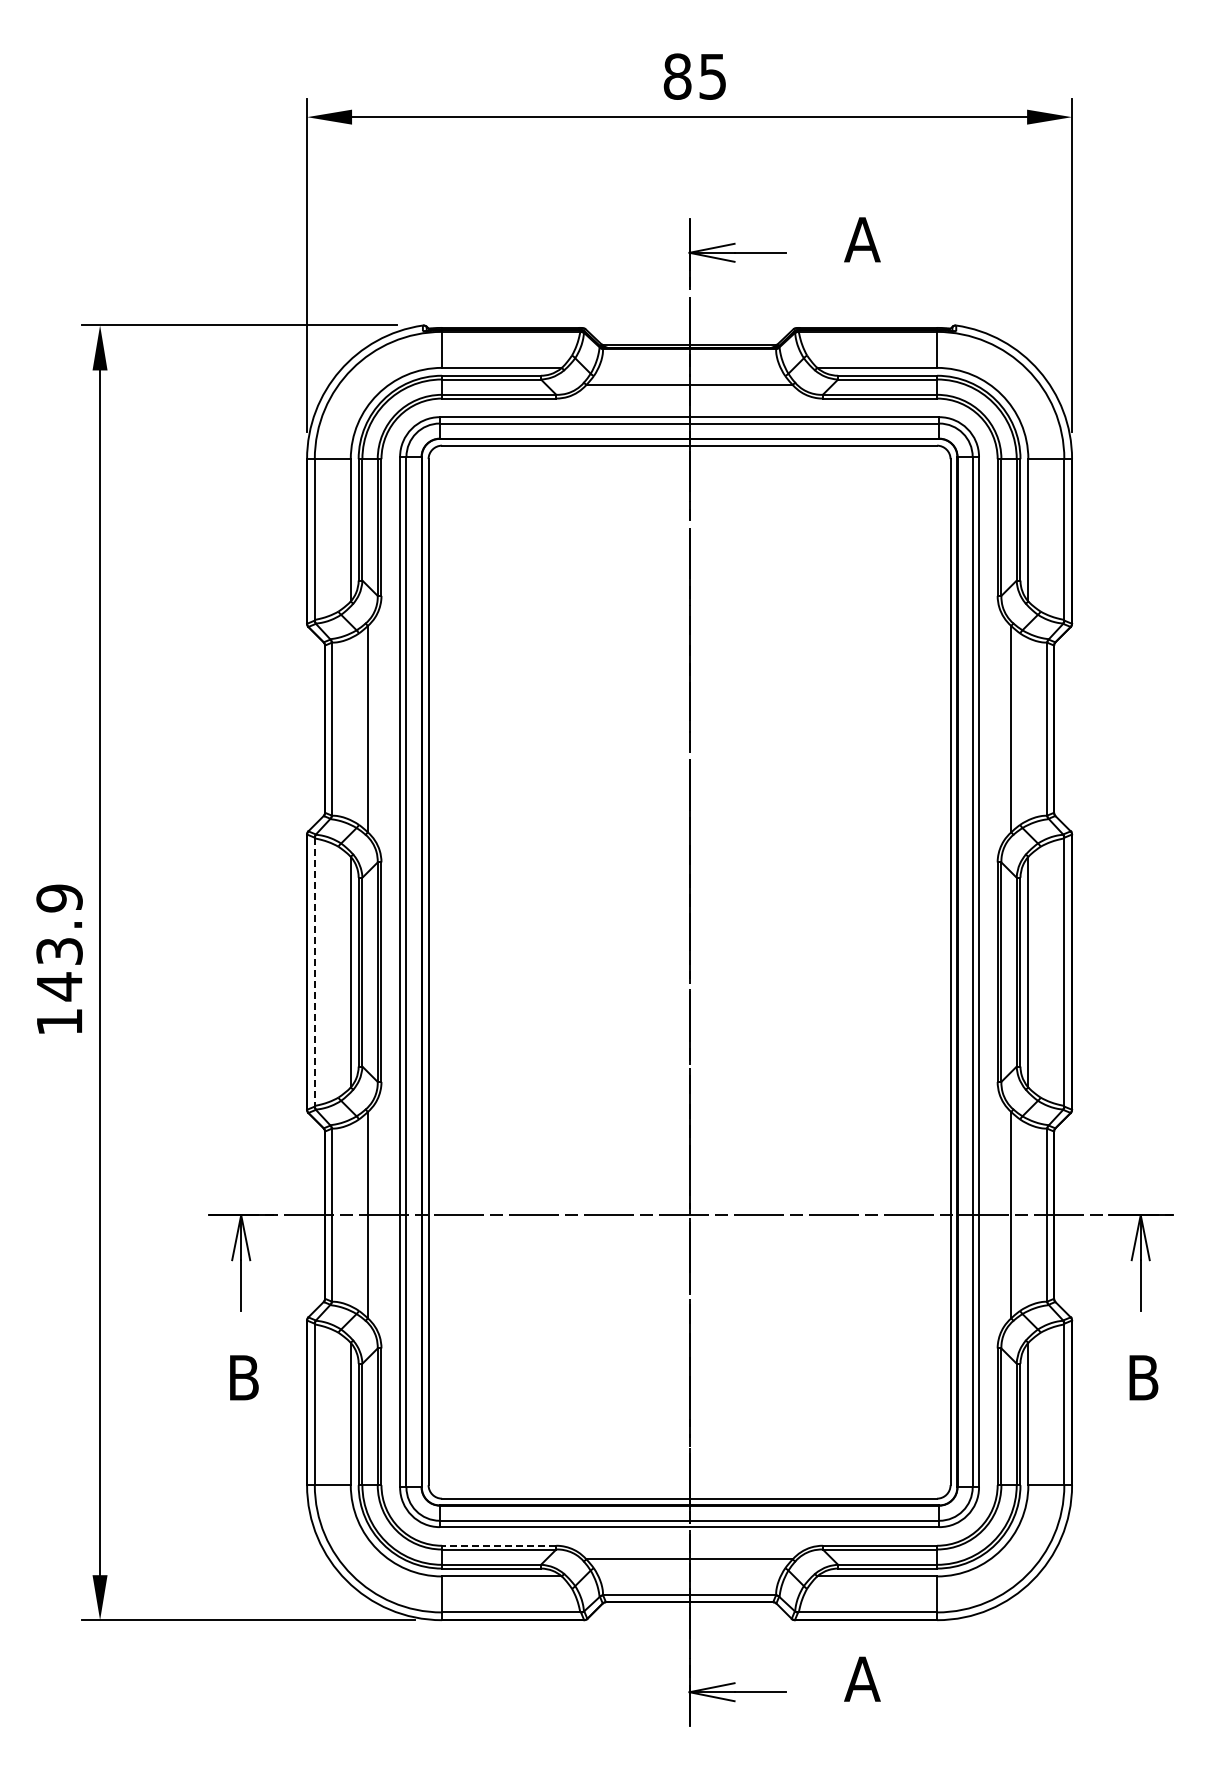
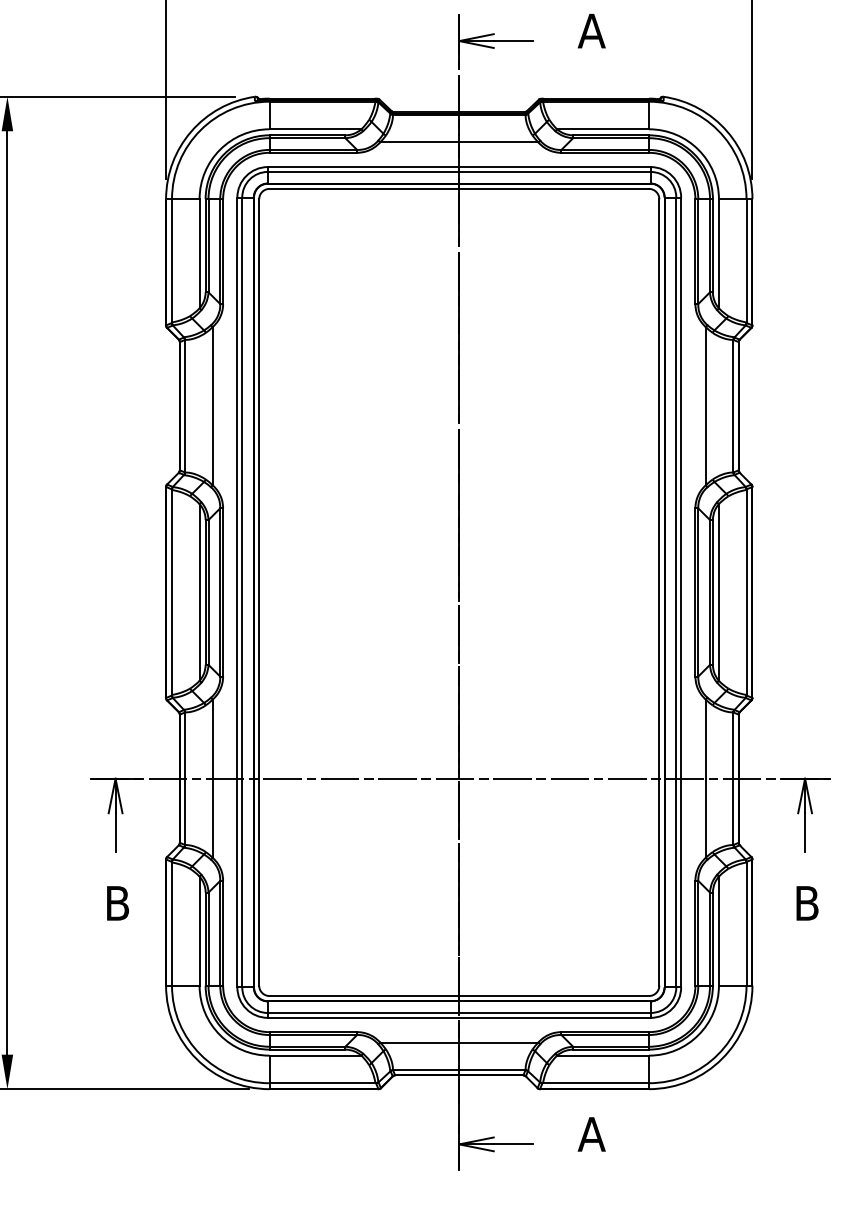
line: (314, 972) -> (171, 592), dashed -> solid
line: (498, 1545) -> (312, 1031), dashed -> solid

